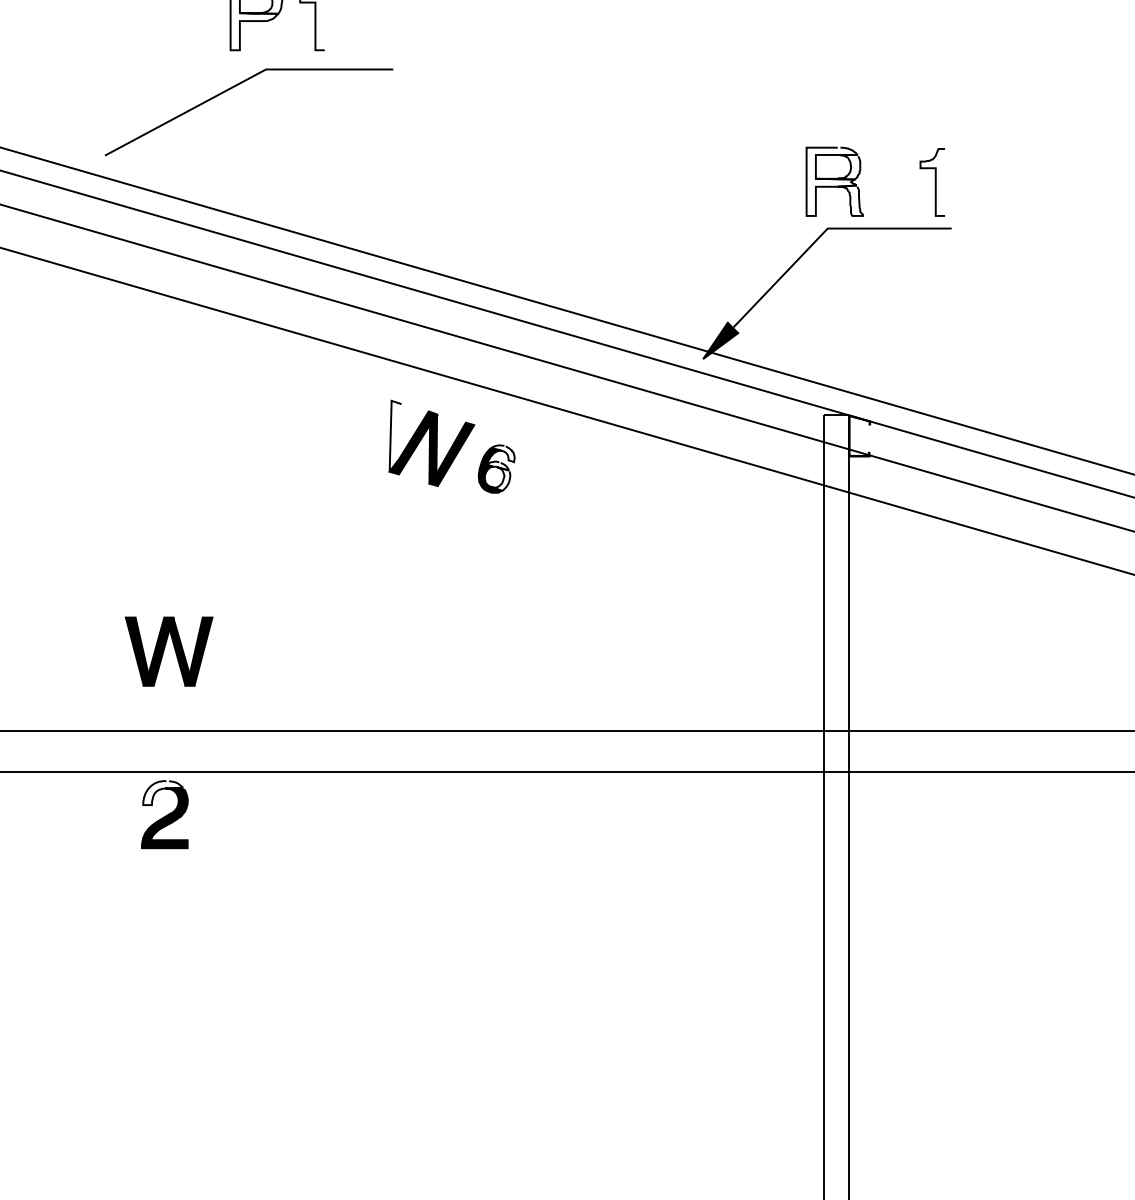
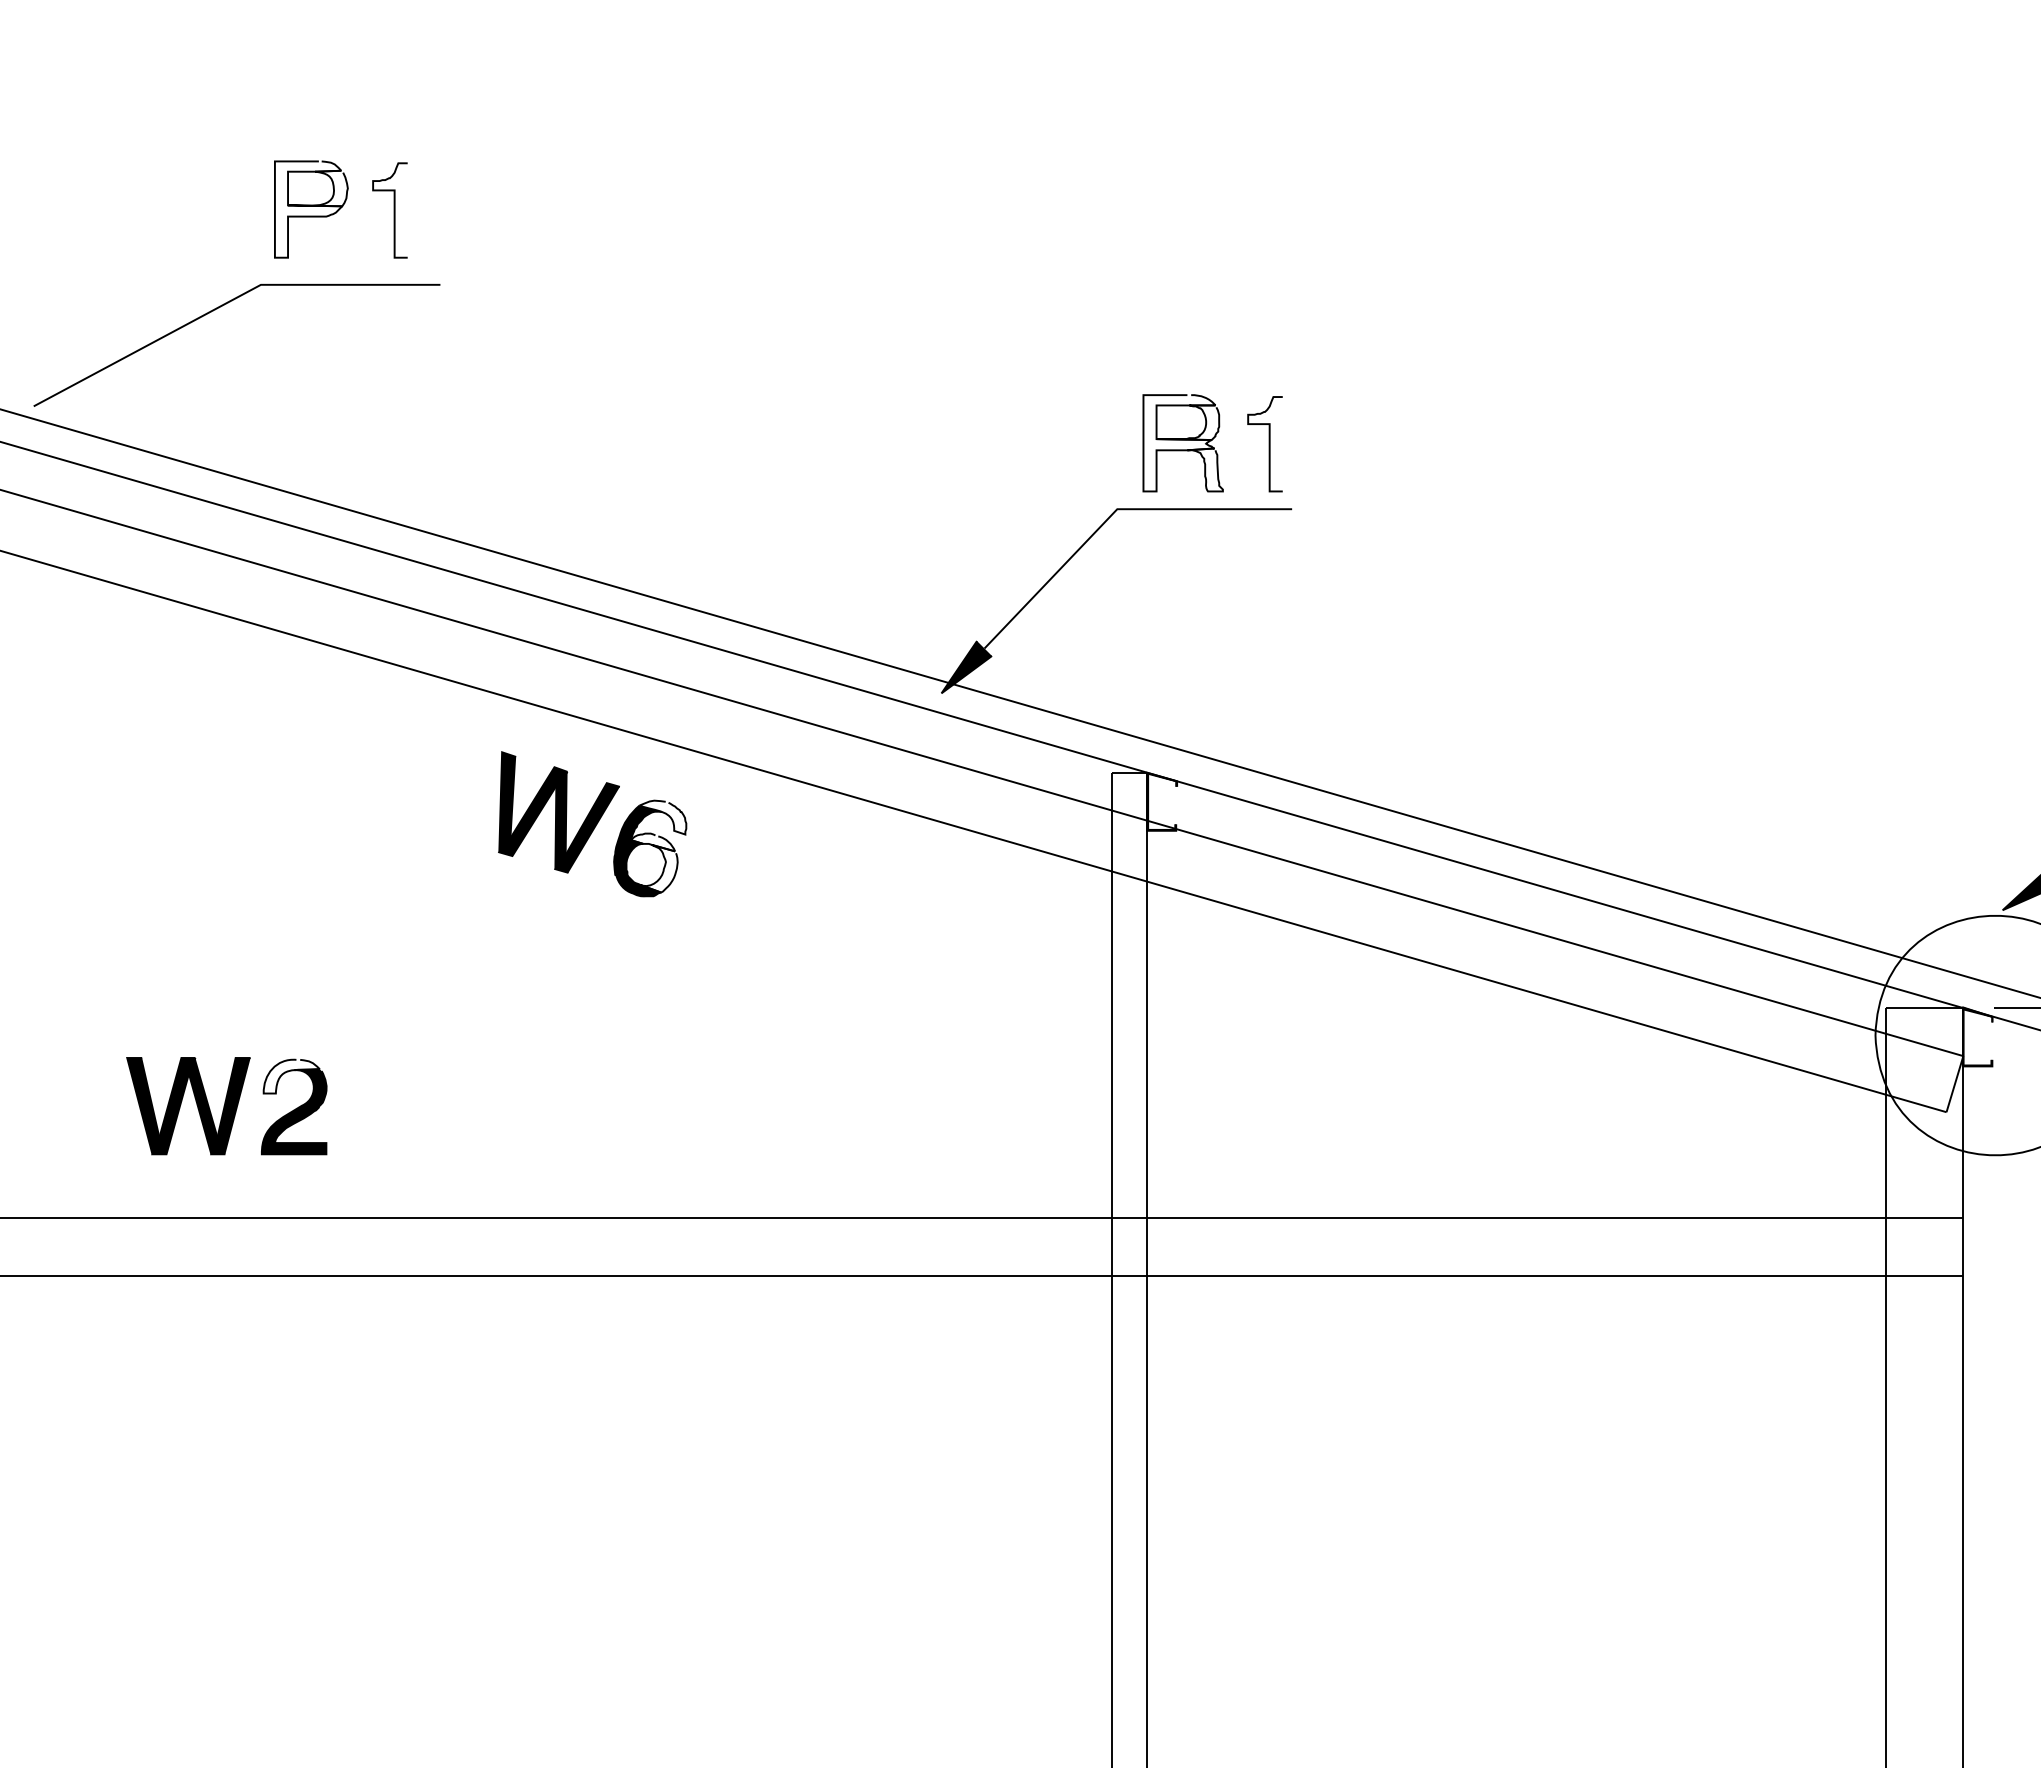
line: (236, 86) -> (219, 308), moved
part: (834, 181) -> (1182, 443), moved
fill: (395, 436) -> (507, 802), added
part: (496, 469) -> (650, 848), size x1.43
part: (165, 814) -> (294, 1106), moved

